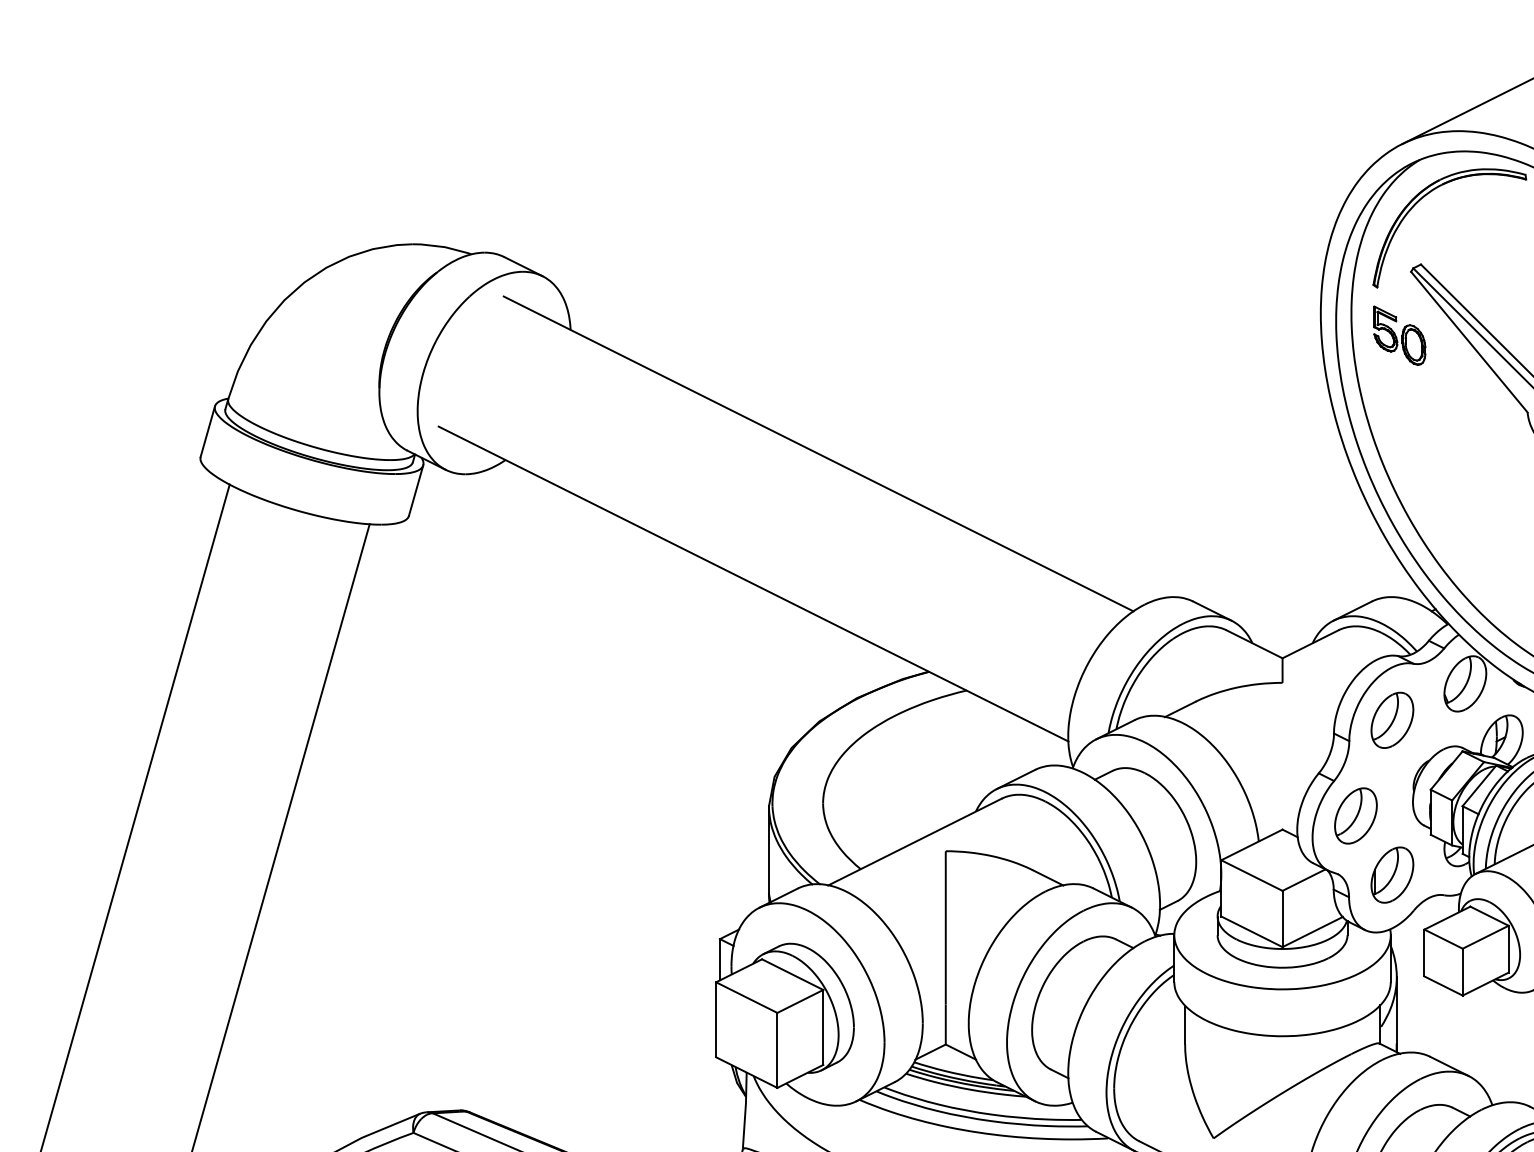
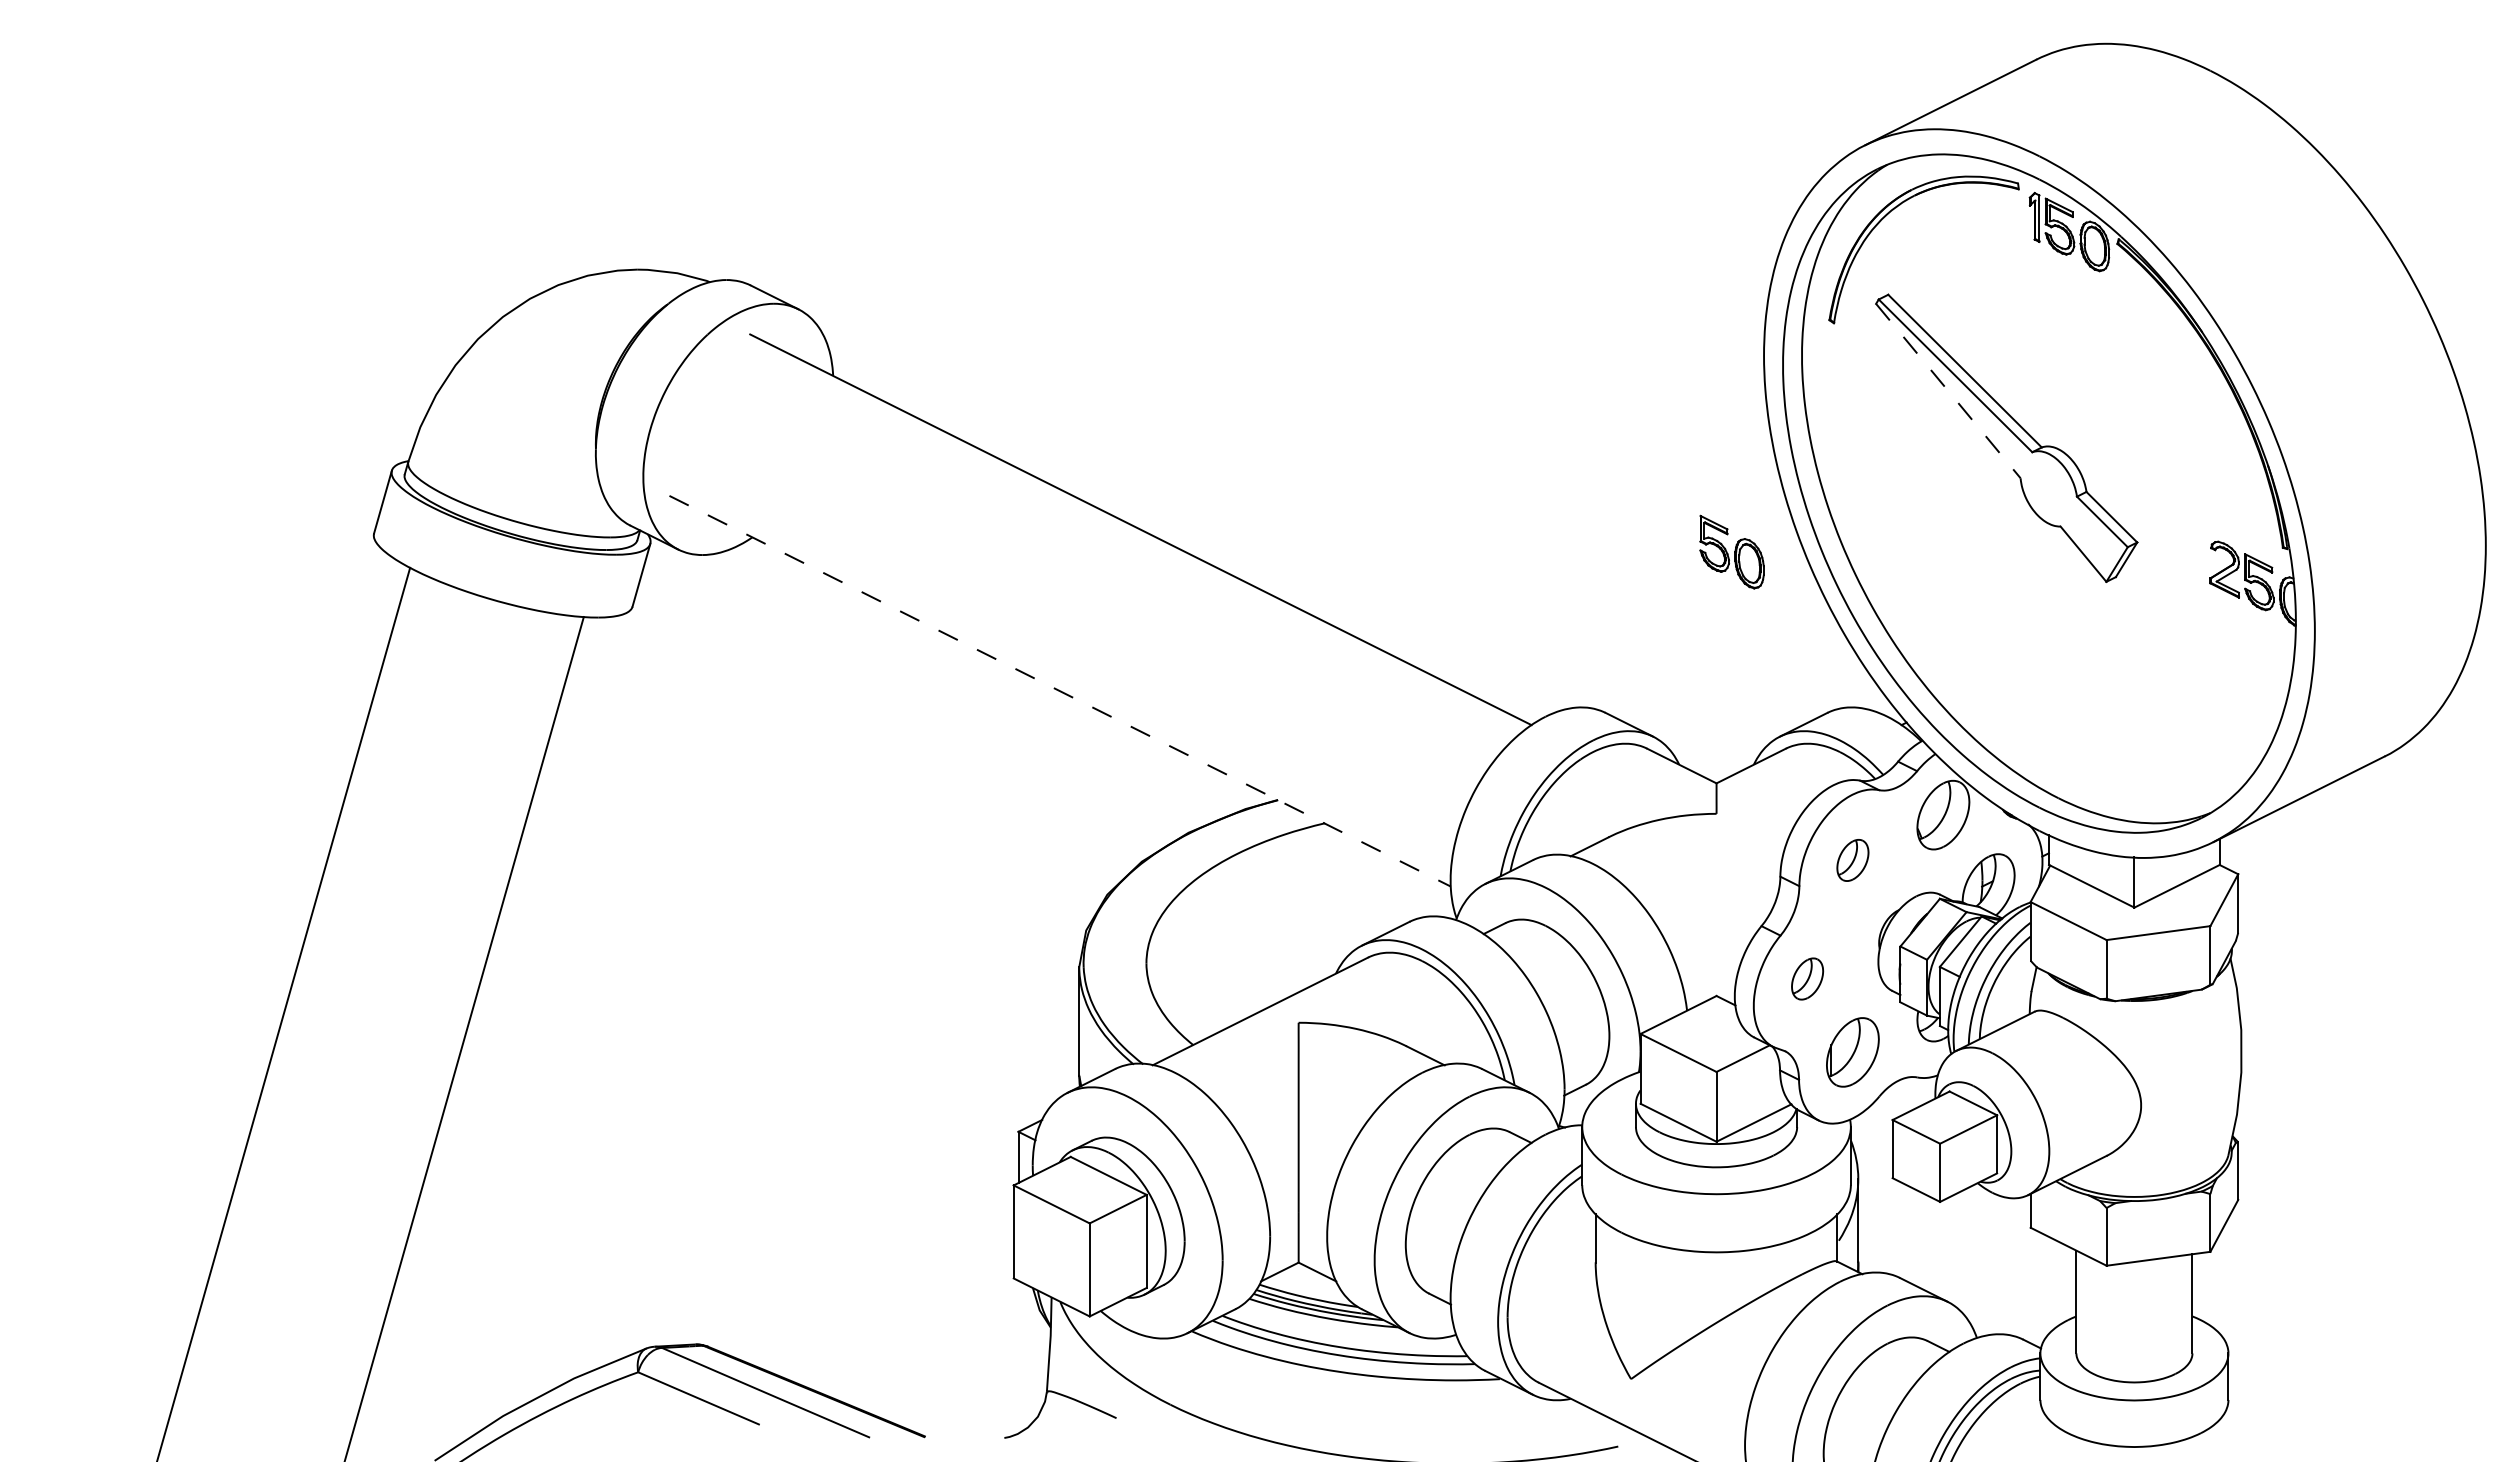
part: (1399, 335) -> (1731, 551), moved
line: (1469, 342) -> (1948, 391), solid -> dashed
line: (753, 584) -> (1060, 691), solid -> dashed
part: (1392, 720) -> (1852, 860), size x0.6
part: (1355, 815) -> (1807, 978), size x0.6

